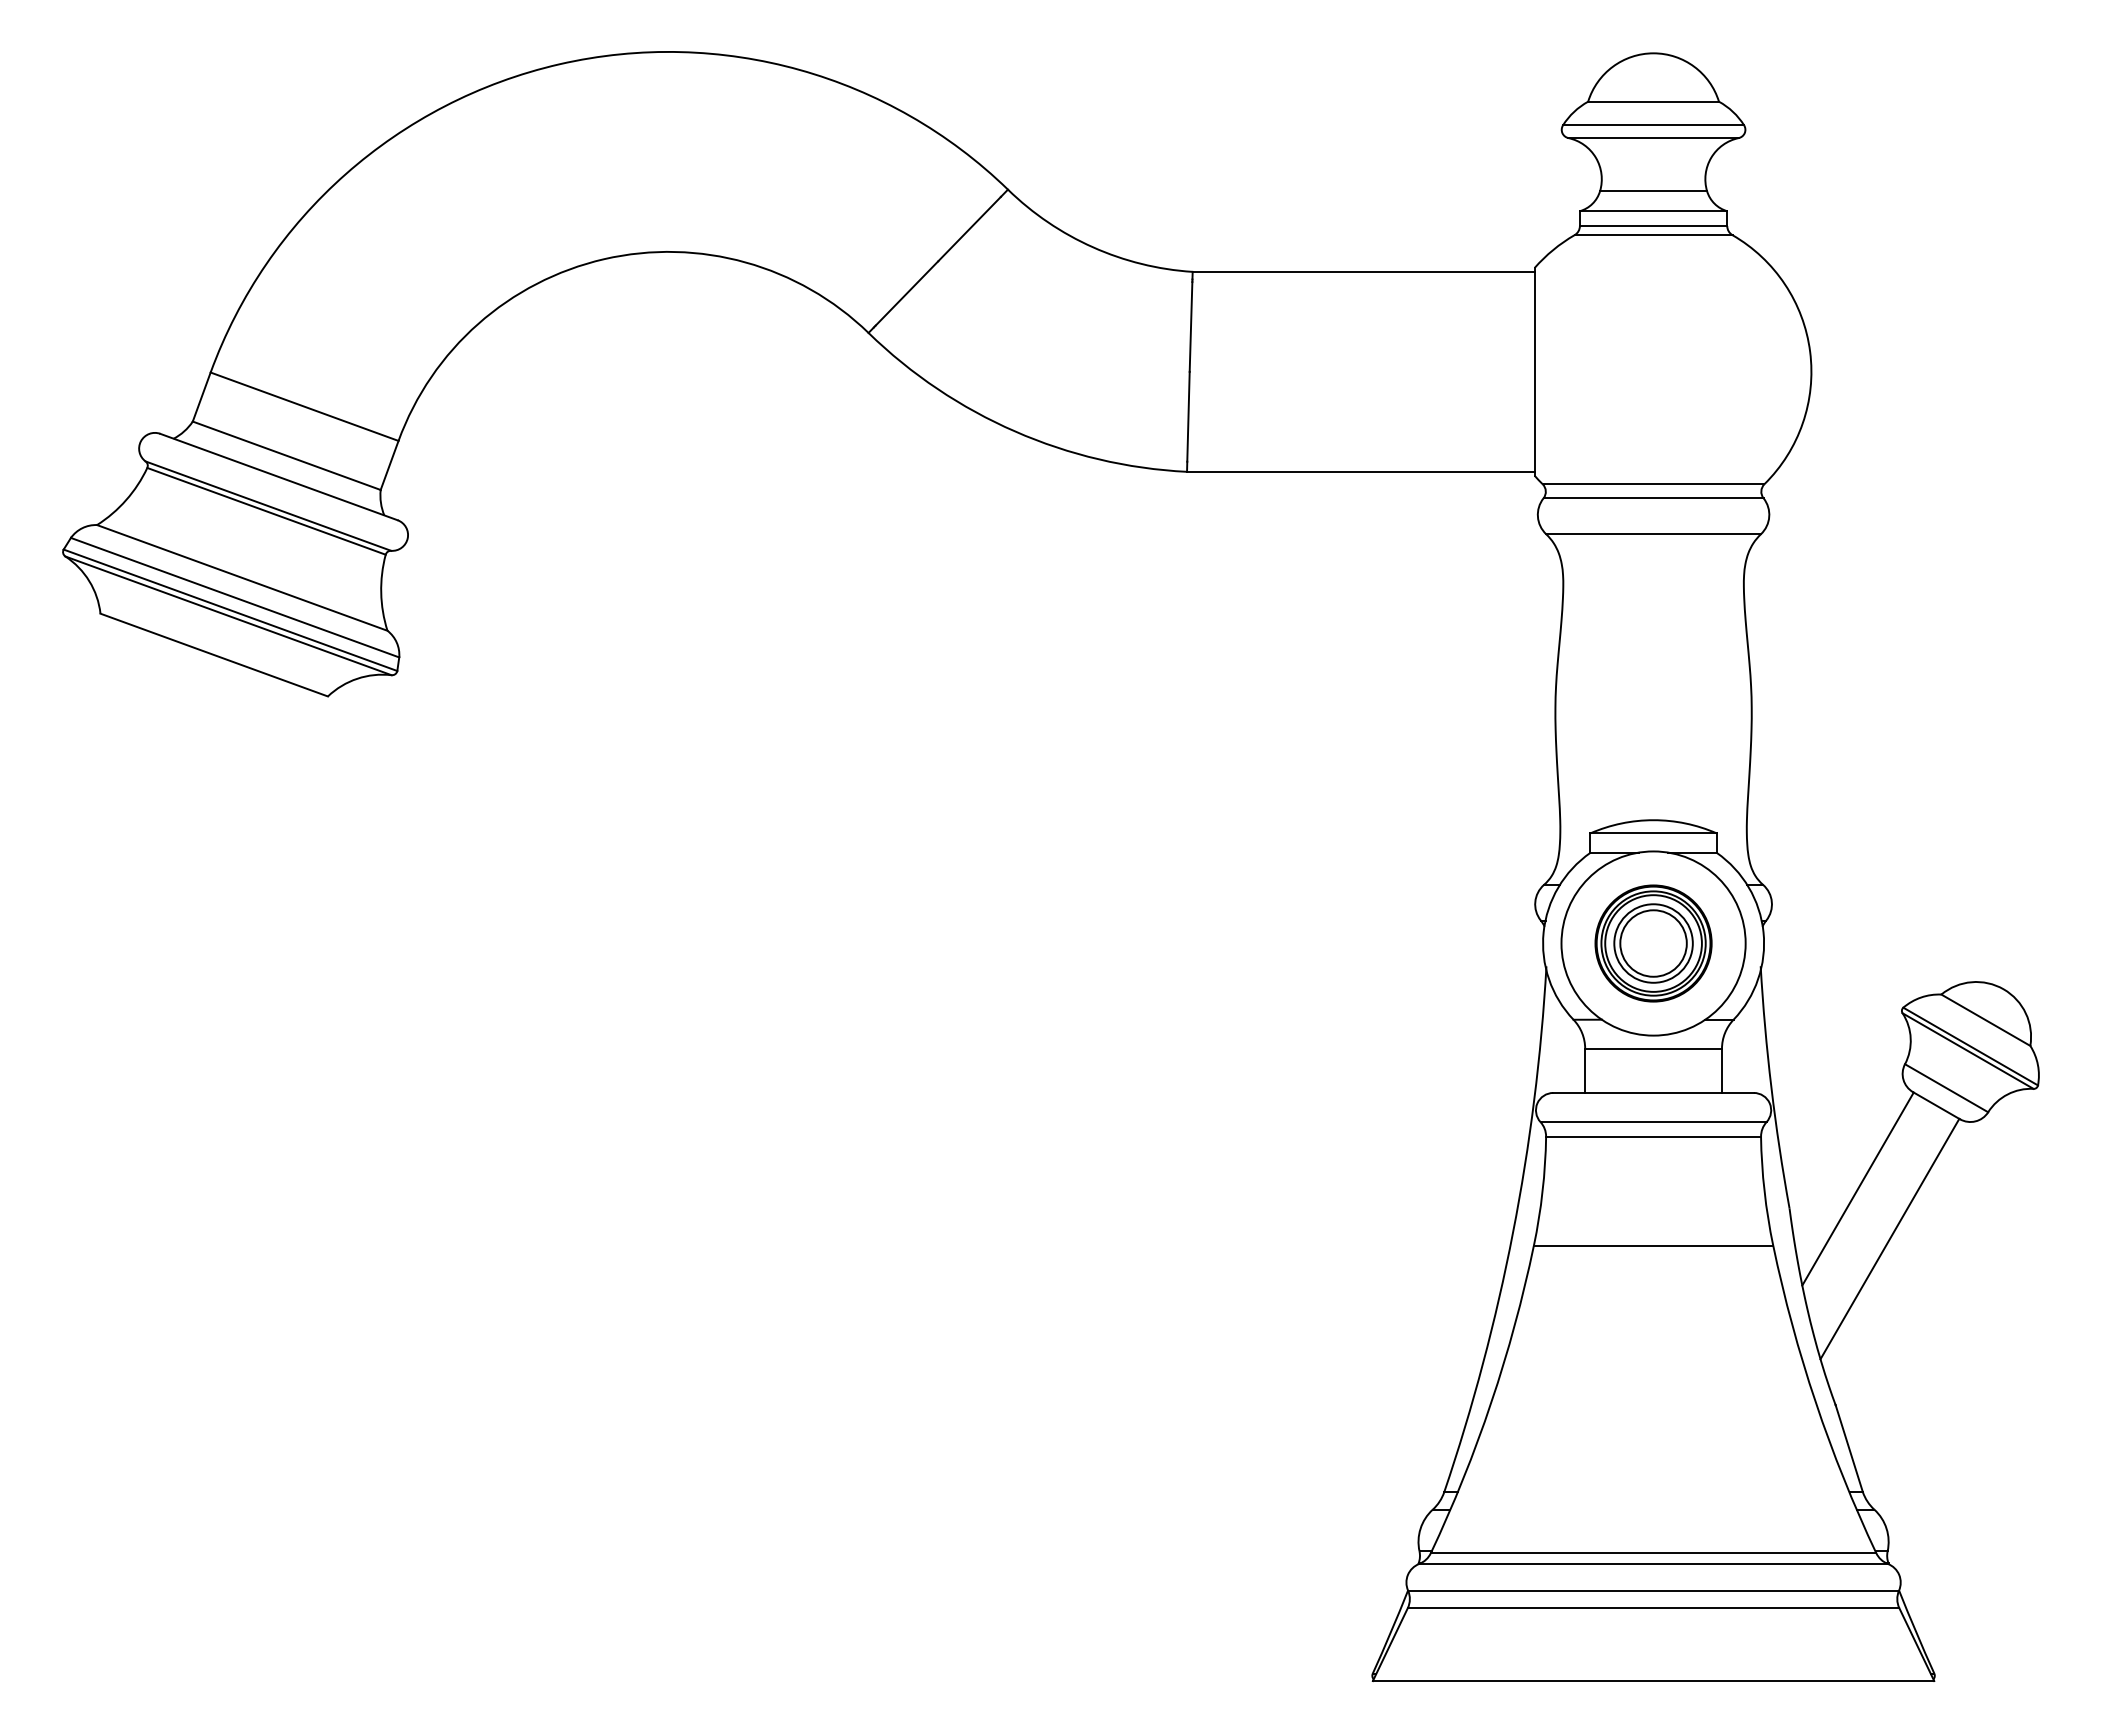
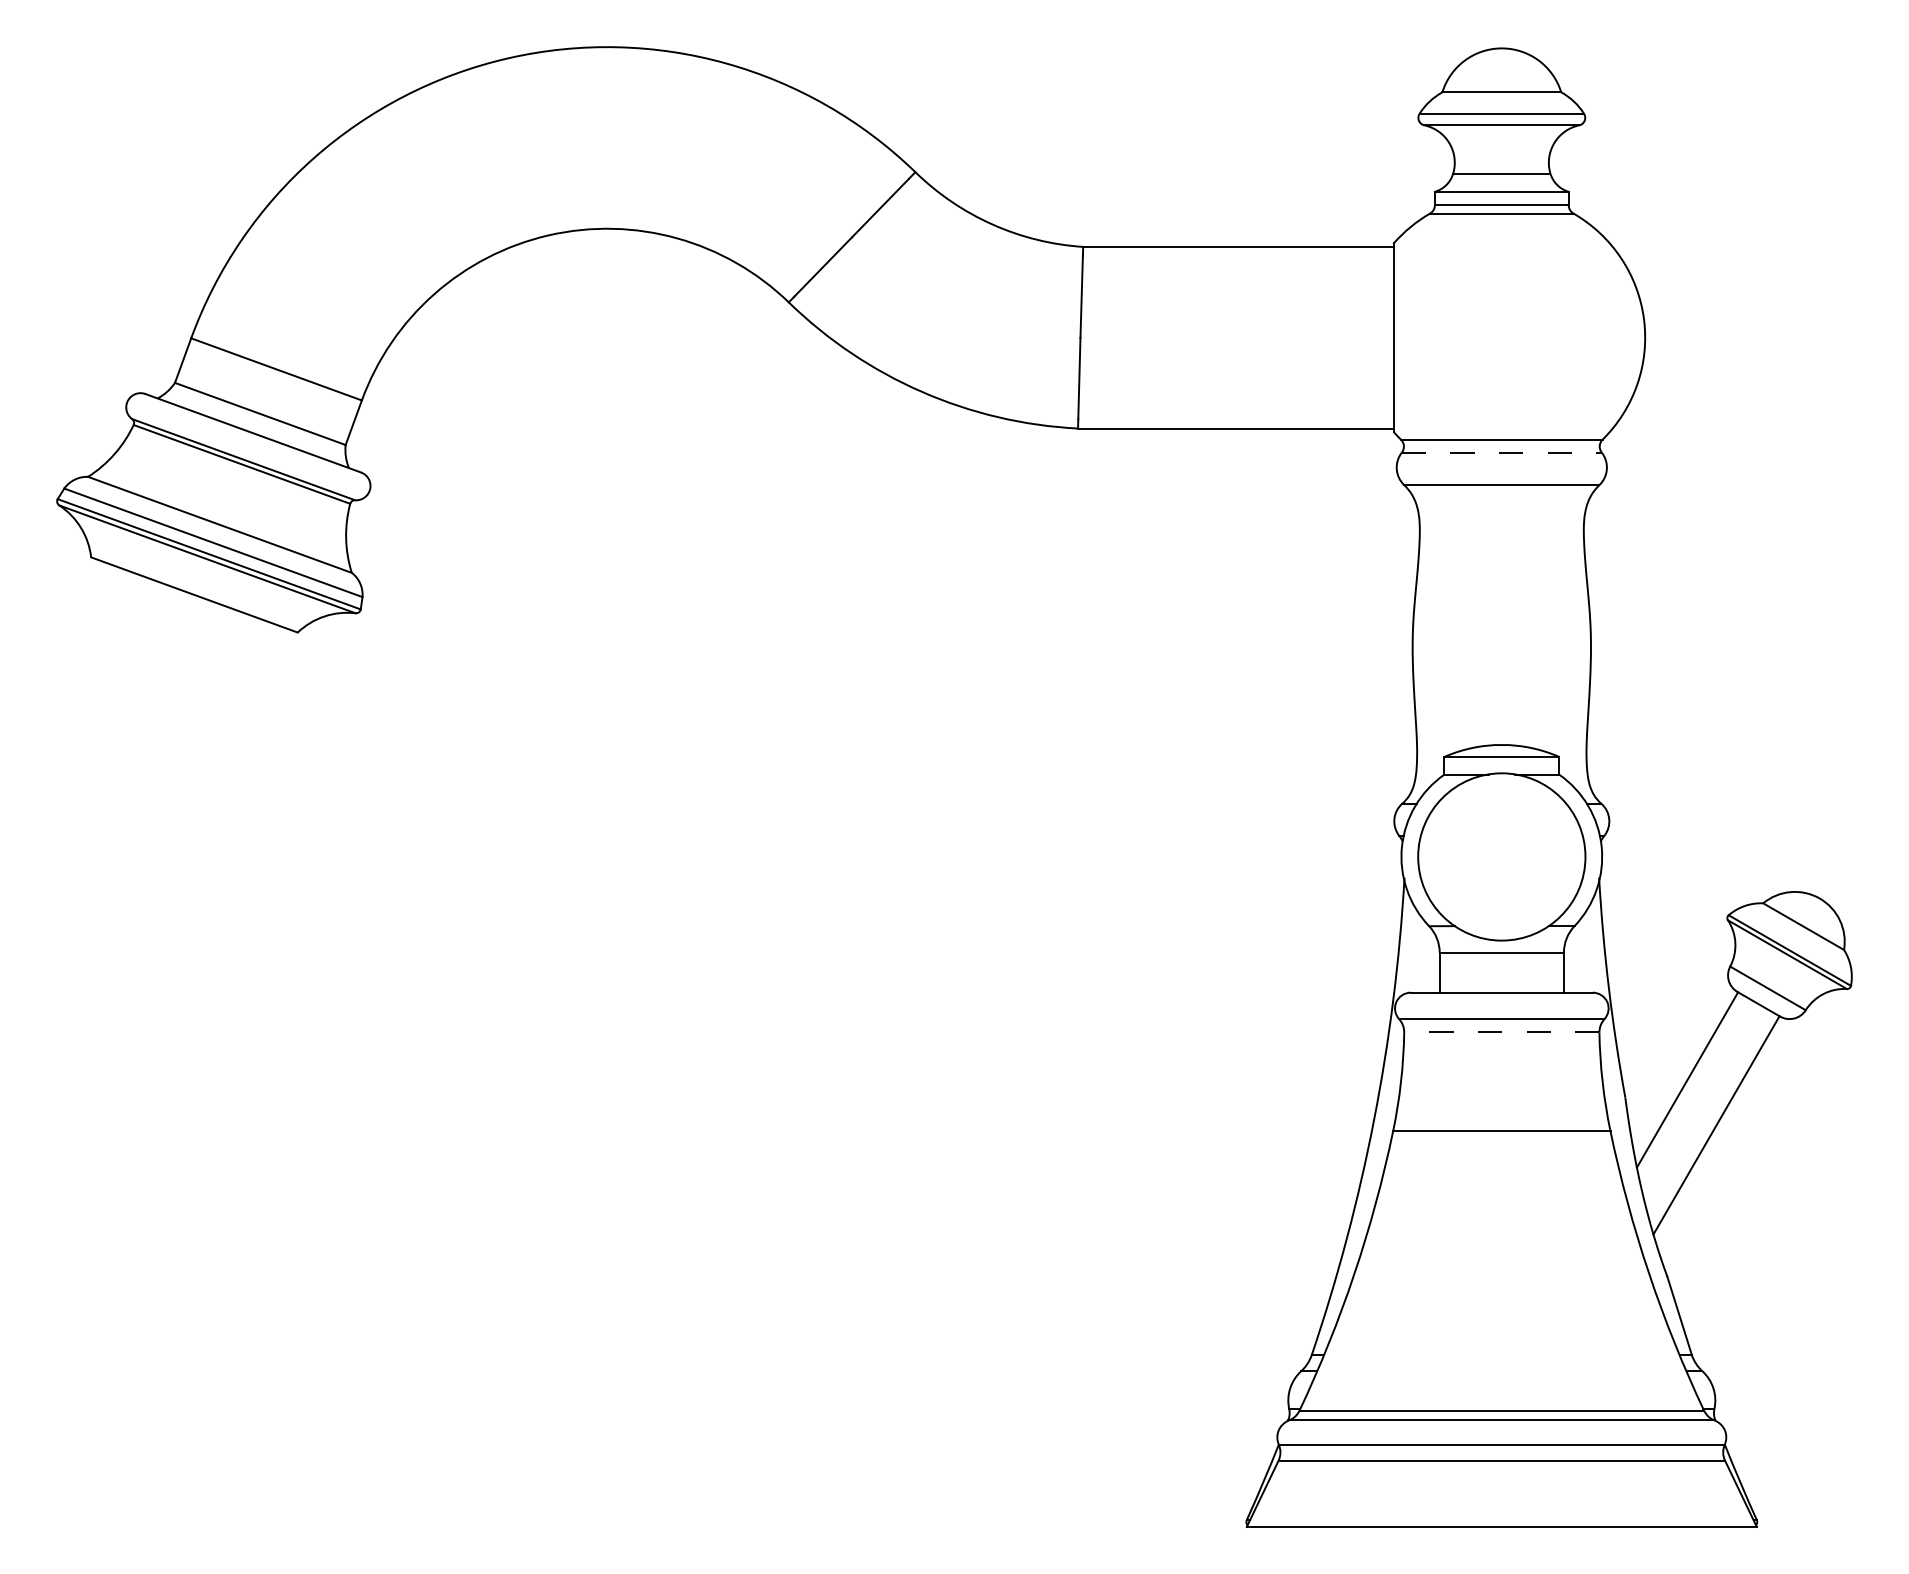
line: (1653, 498) -> (1501, 452), solid -> dashed
part: (1653, 943) -> (1501, 856), removed
line: (1653, 1136) -> (1501, 1032), solid -> dashed

